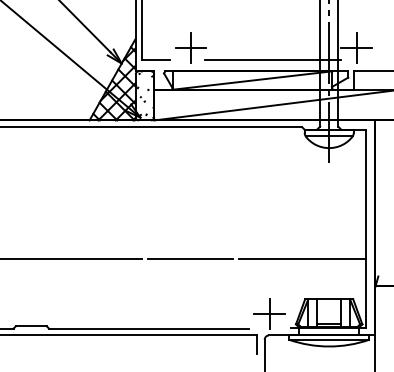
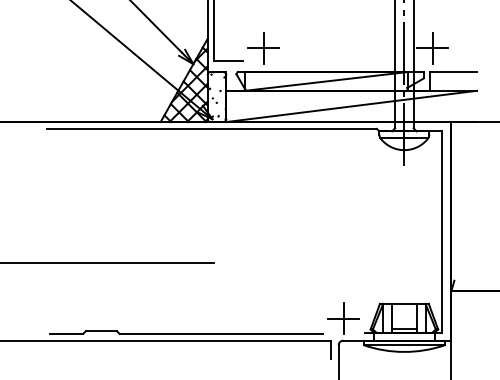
line: (272, 59) -> (346, 60), removed
line: (190, 258) -> (263, 262), removed
line: (301, 258) -> (376, 262), removed

